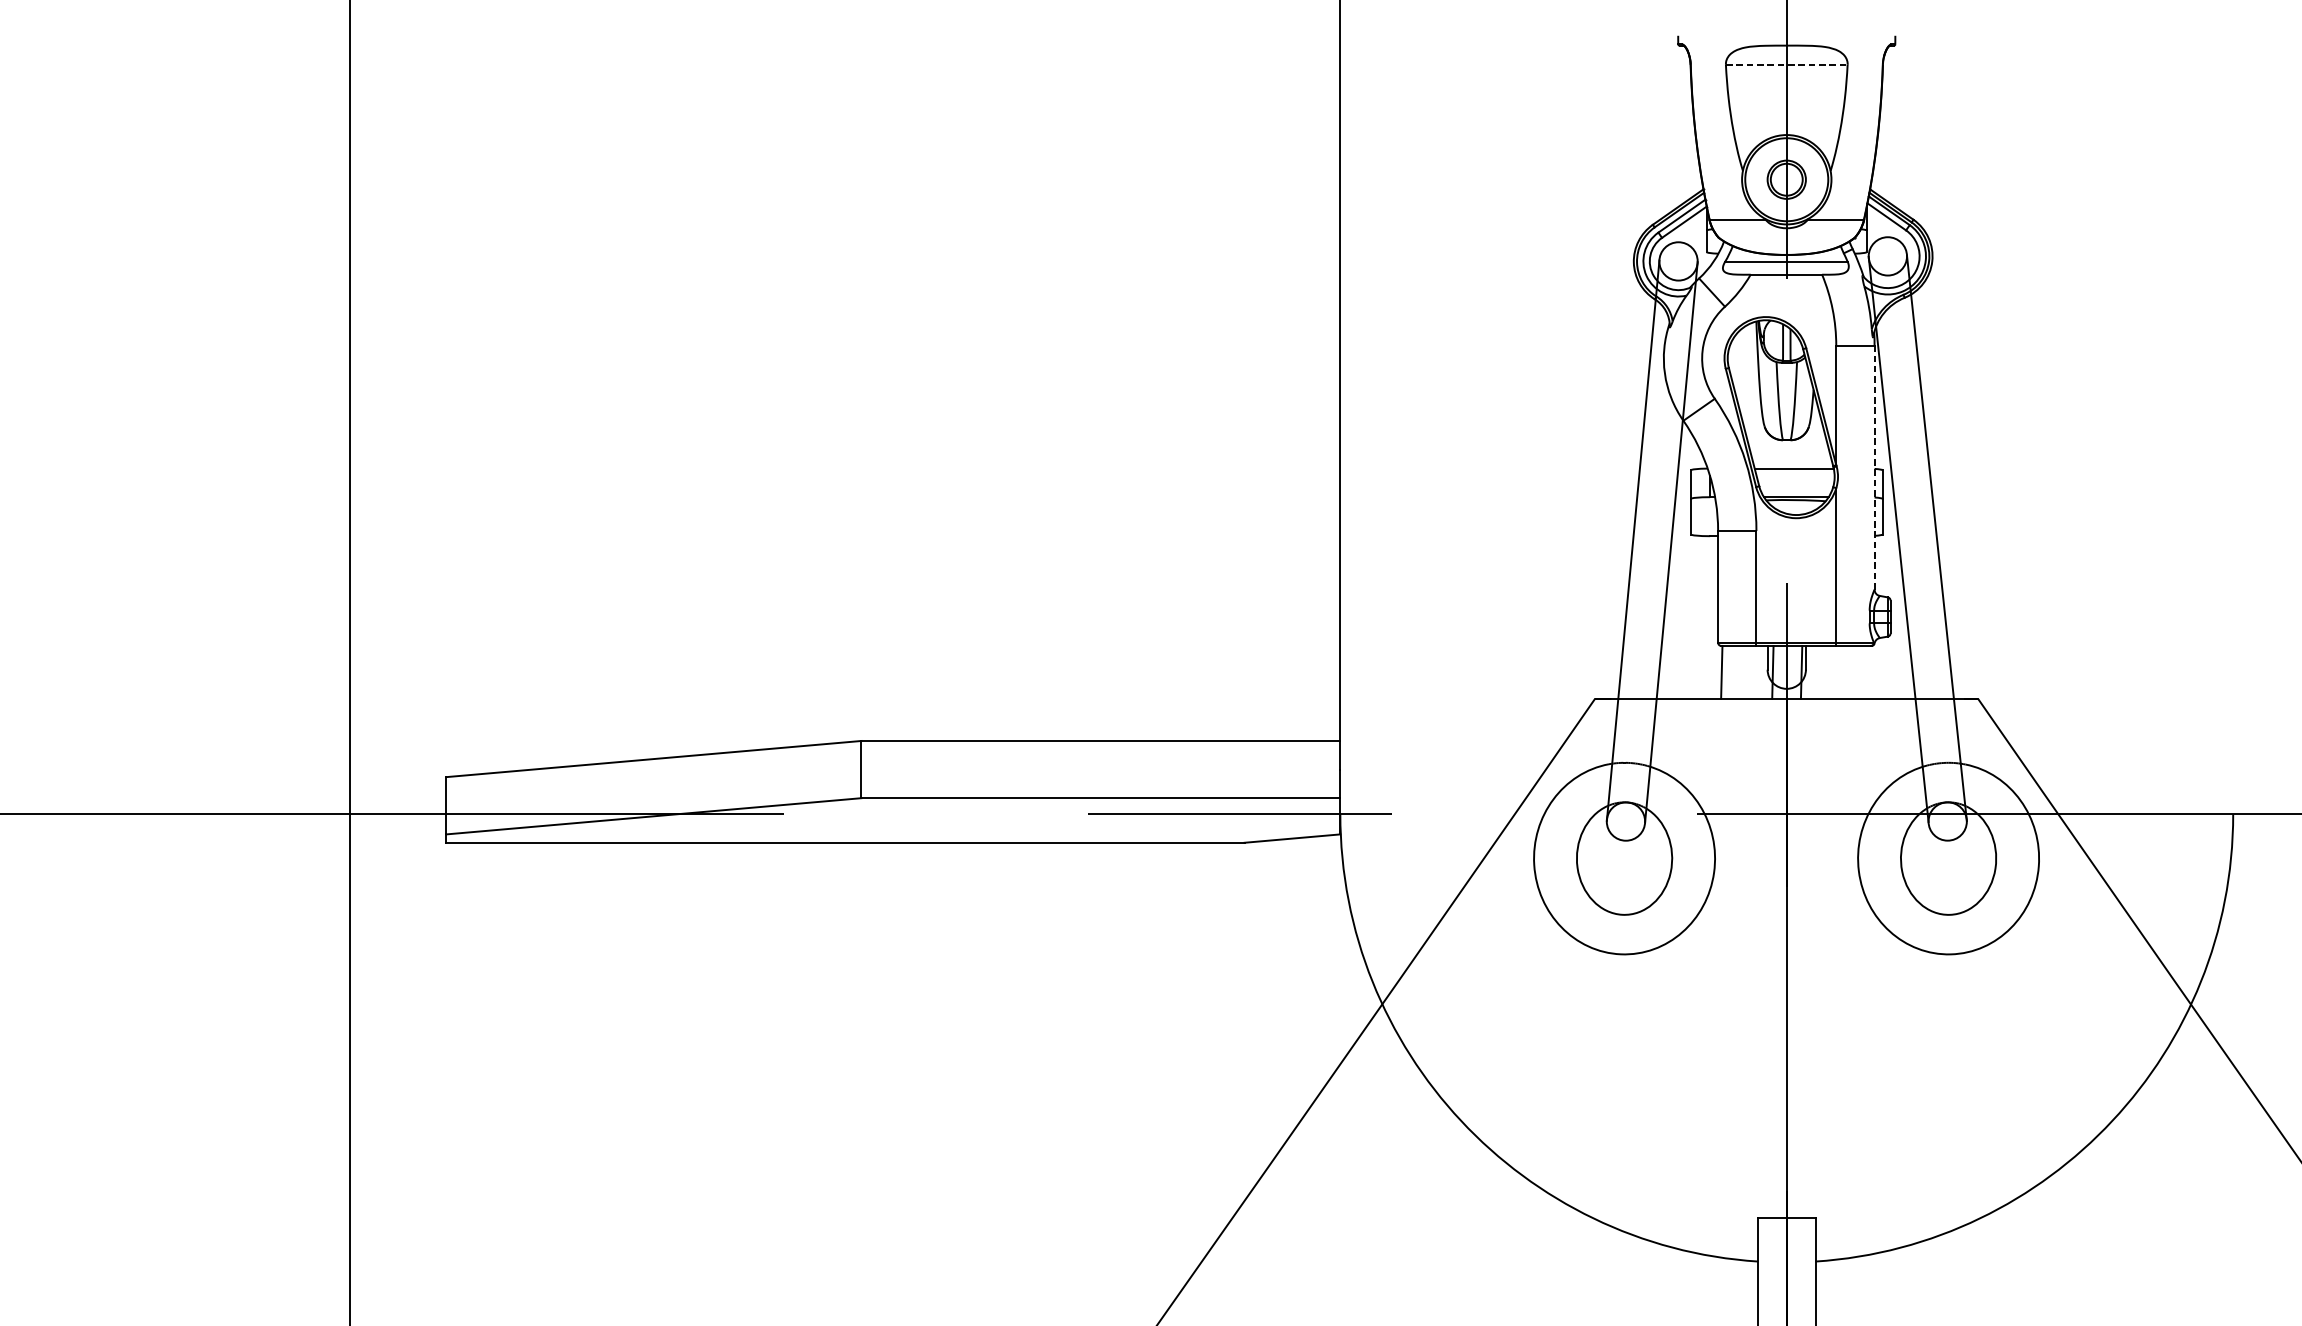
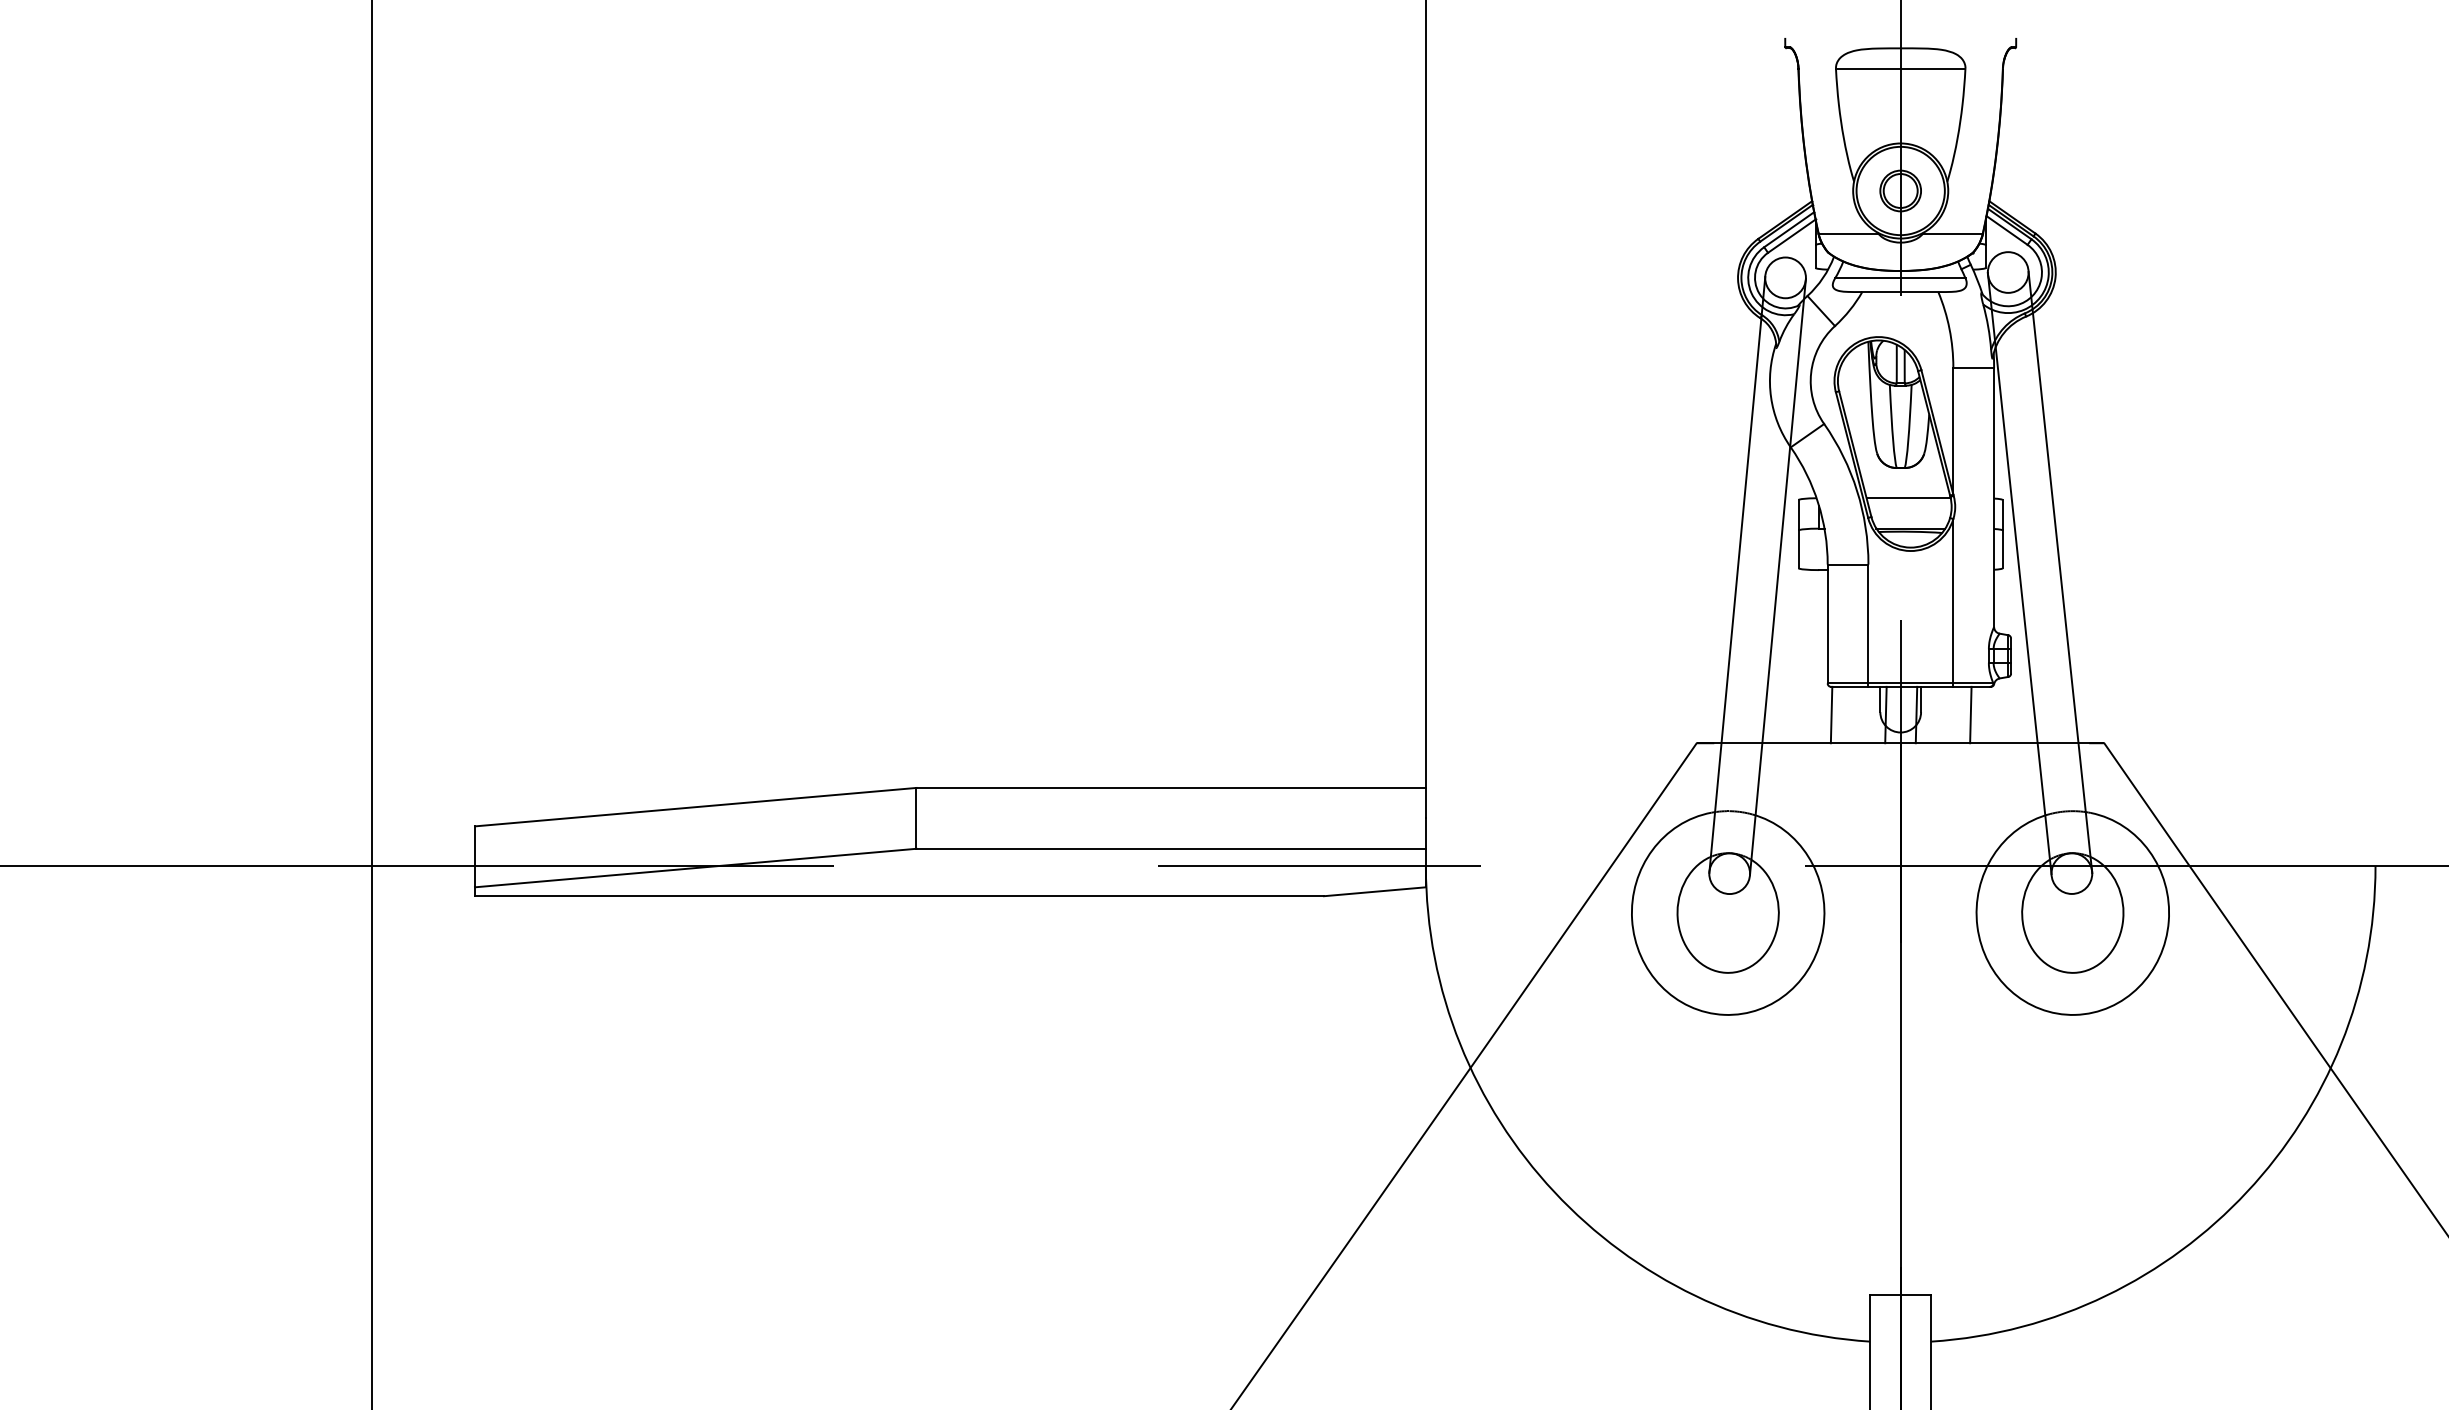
line: (1786, 64) -> (1900, 68), dashed -> solid
line: (1874, 467) -> (1994, 497), dashed -> solid
line: (1852, 671) -> (1970, 714), added

